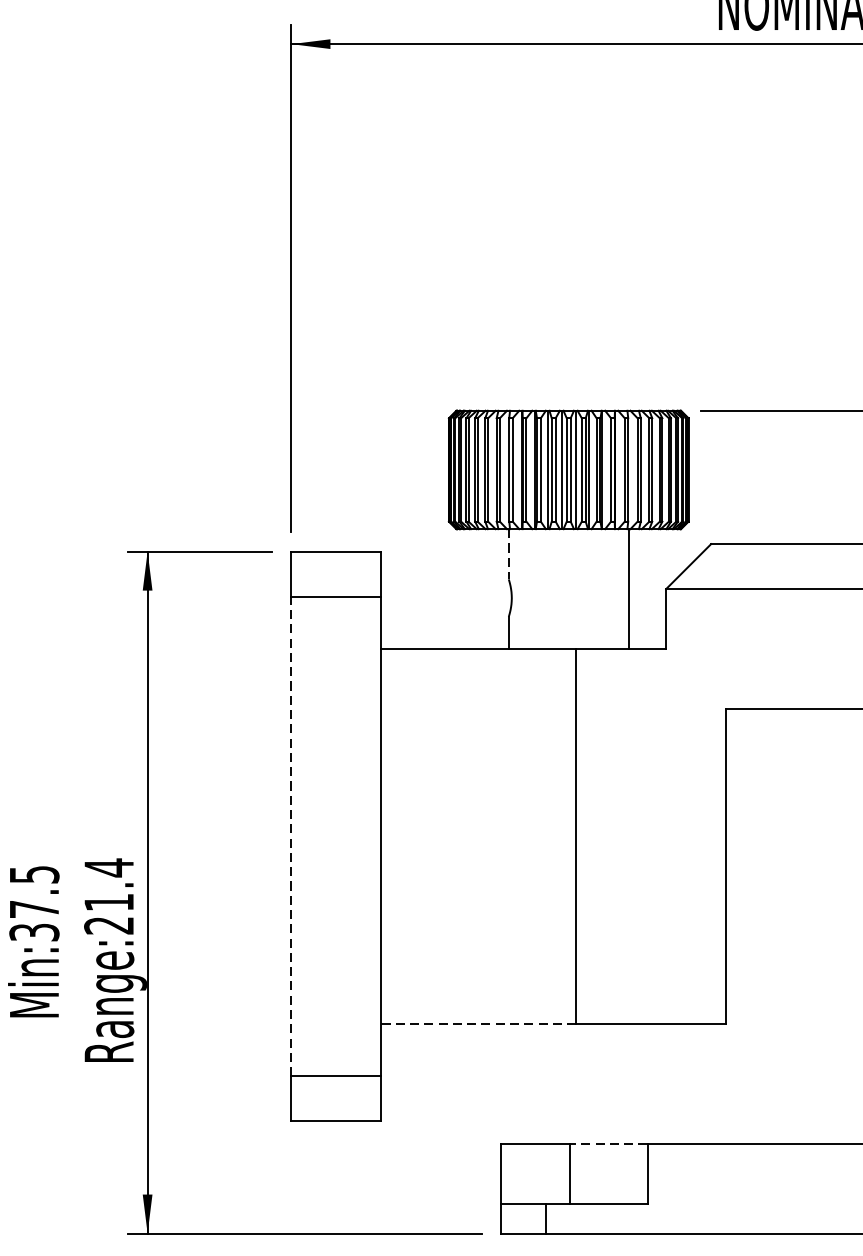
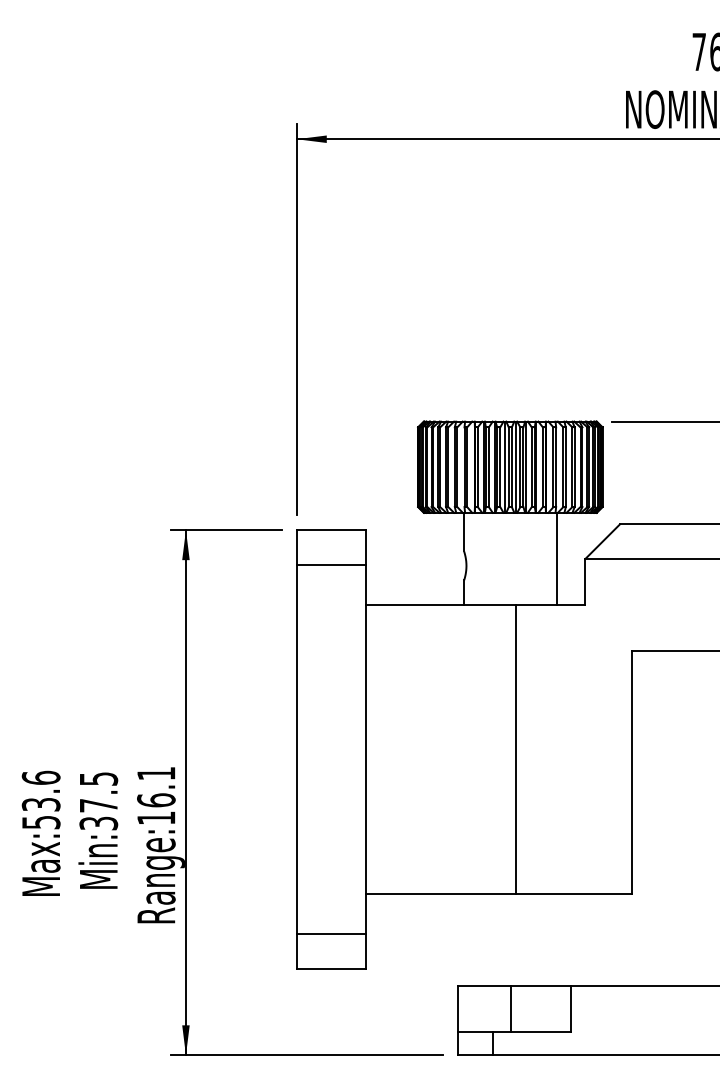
line: (509, 554) -> (464, 532), dashed -> solid
line: (291, 836) -> (296, 749), dashed -> solid
text: (109, 896) -> (156, 795), Range:21.4 -> Range:16.1
line: (479, 1023) -> (441, 893), dashed -> solid
line: (609, 1144) -> (541, 986), dashed -> solid

